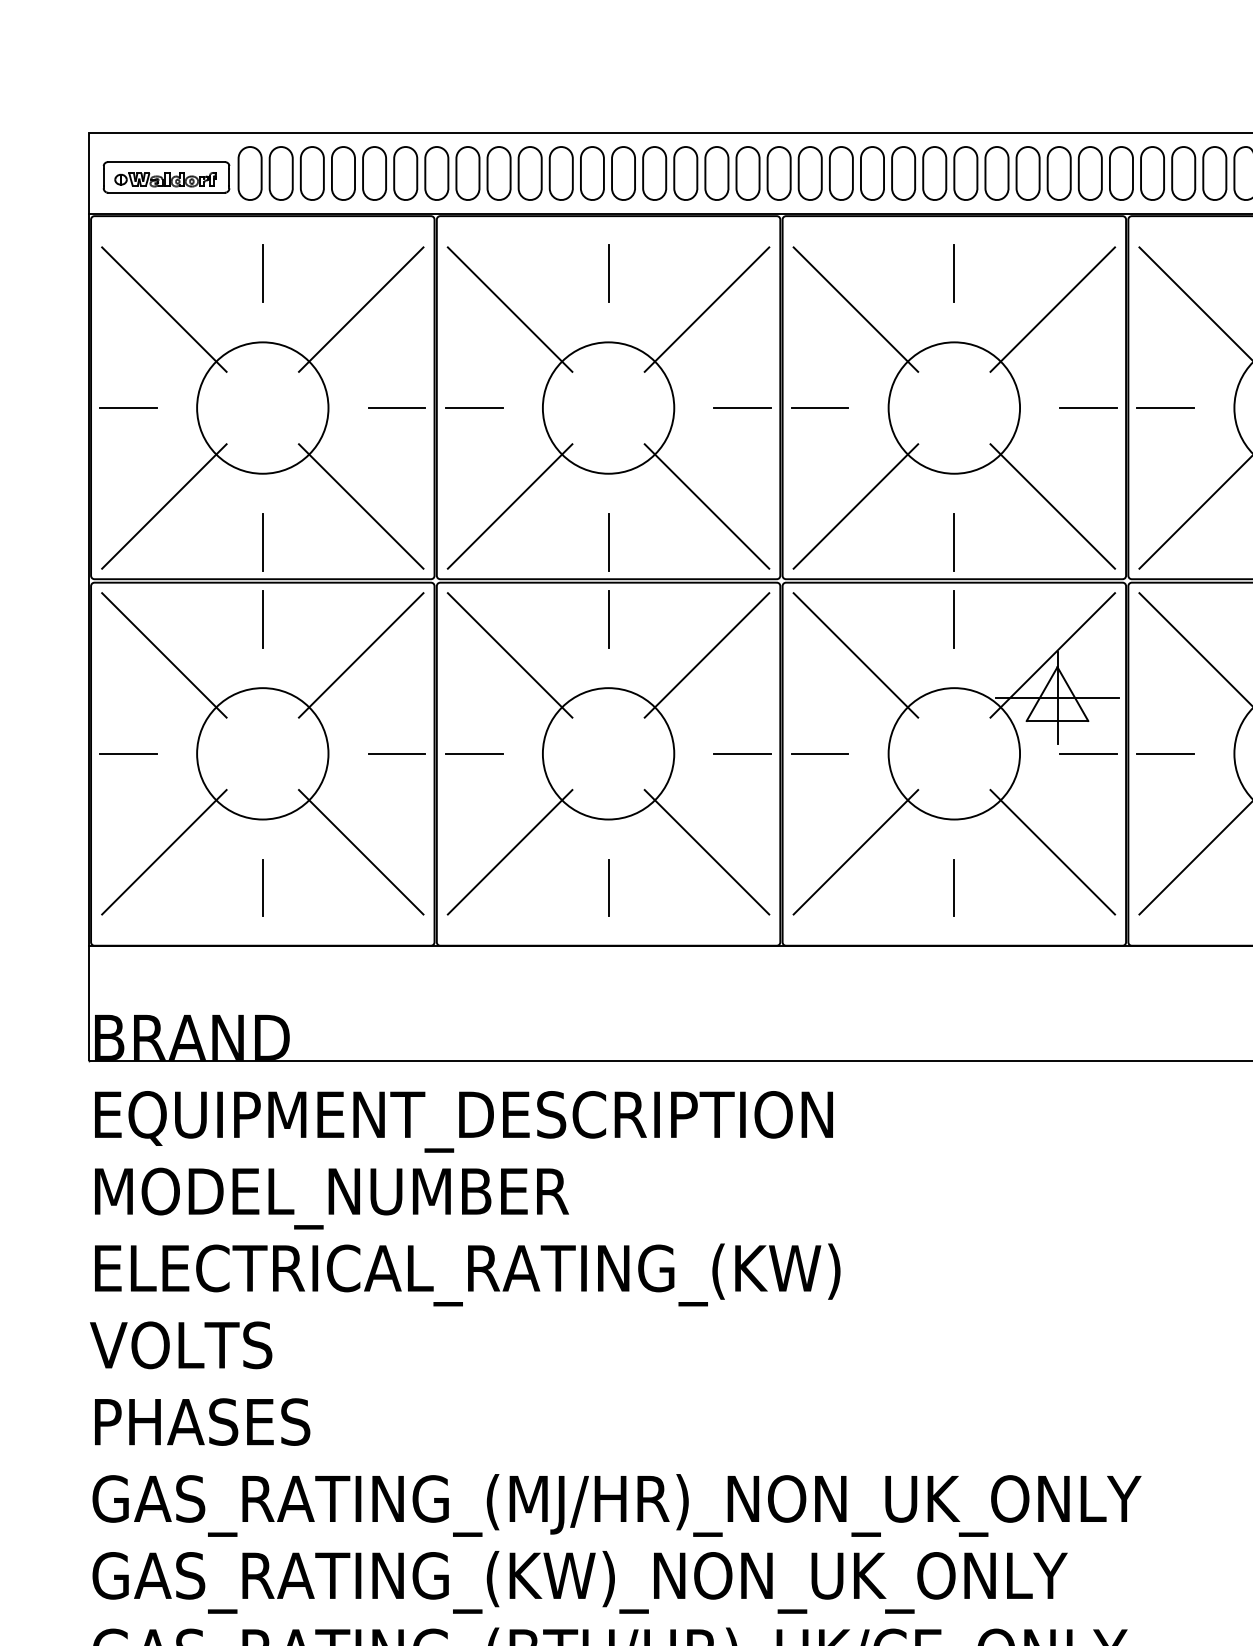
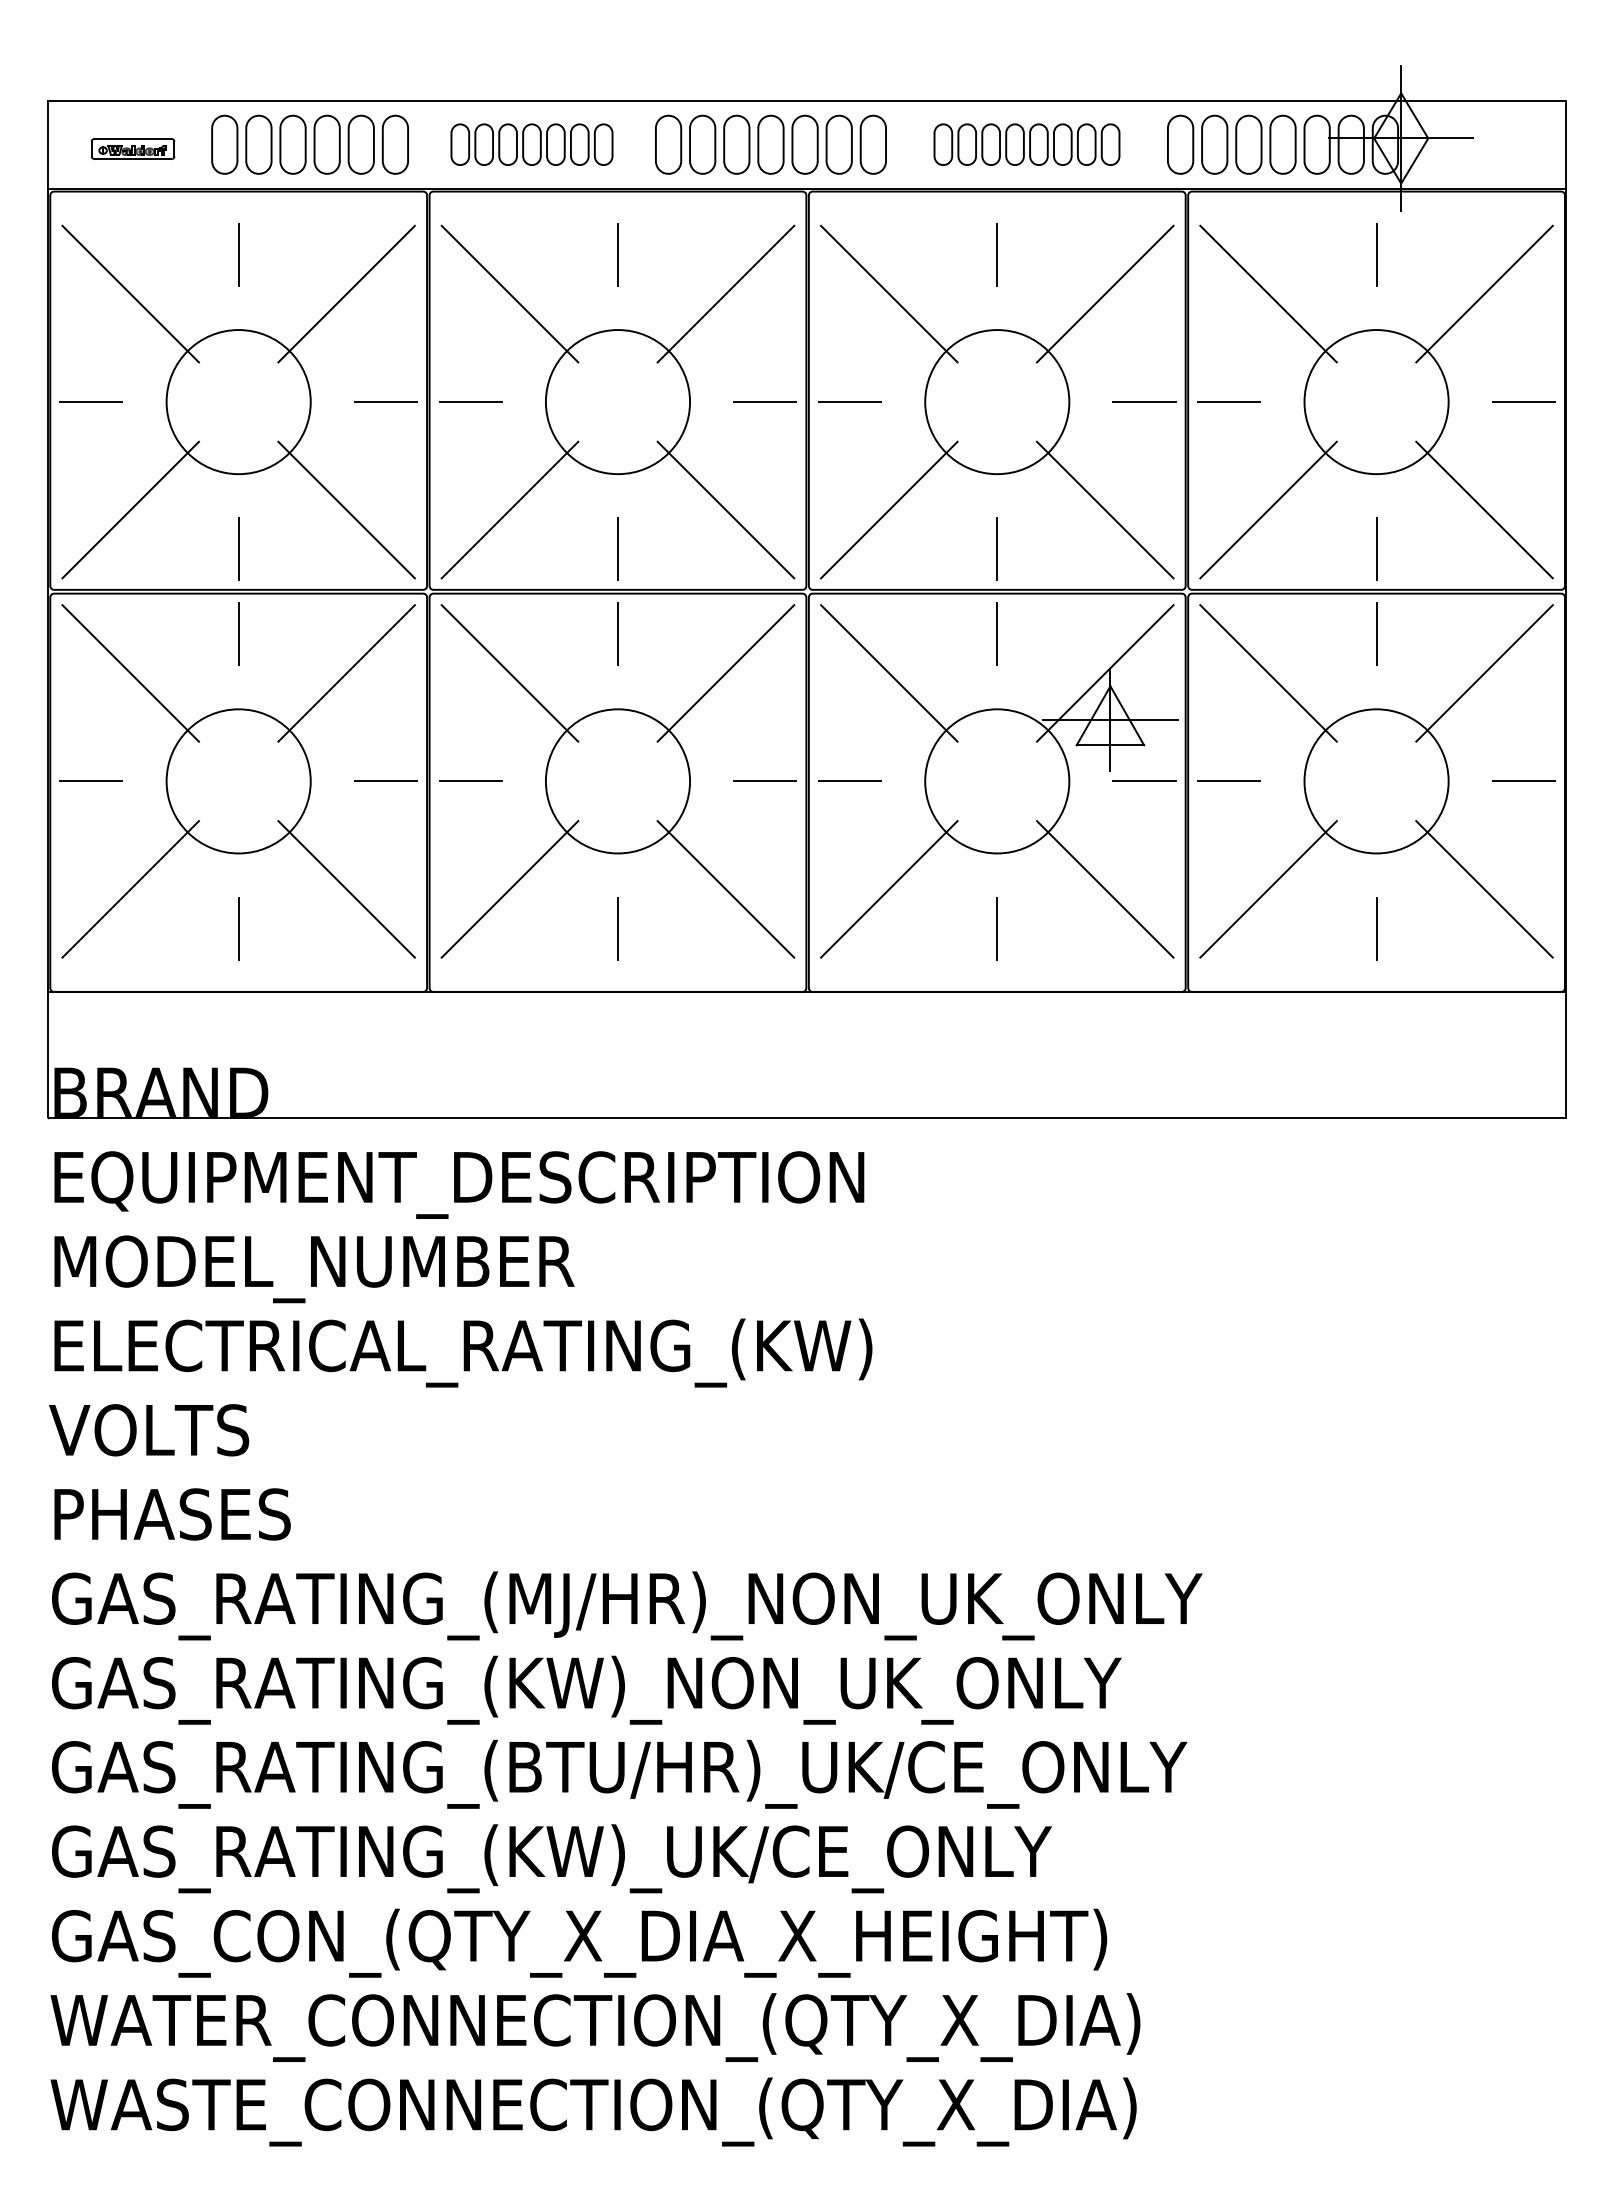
part: (529, 173) -> (531, 144), size x0.7
part: (980, 173) -> (1026, 144), size x0.7
part: (166, 176) -> (132, 148), size x0.6

